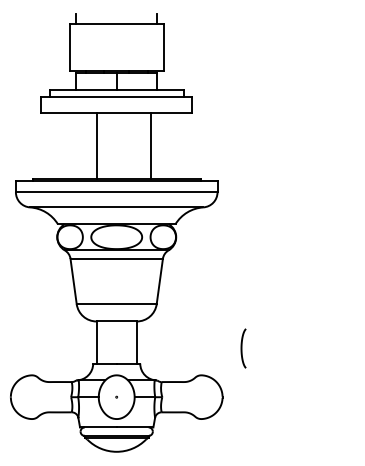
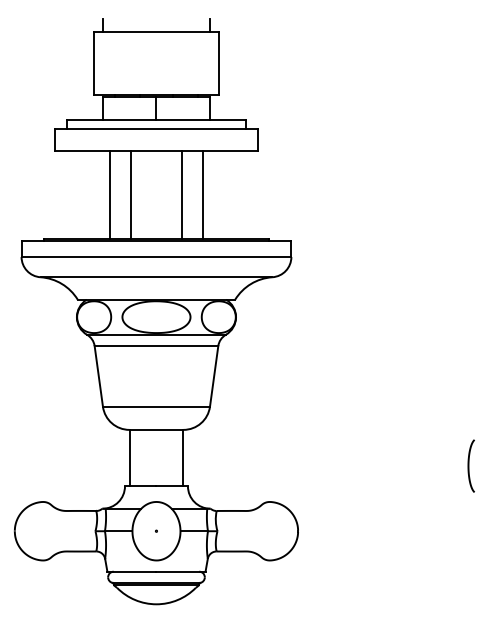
line: (82, 146) -> (110, 195), added
line: (136, 146) -> (182, 195), added
curve: (242, 348) -> (469, 465), moved

